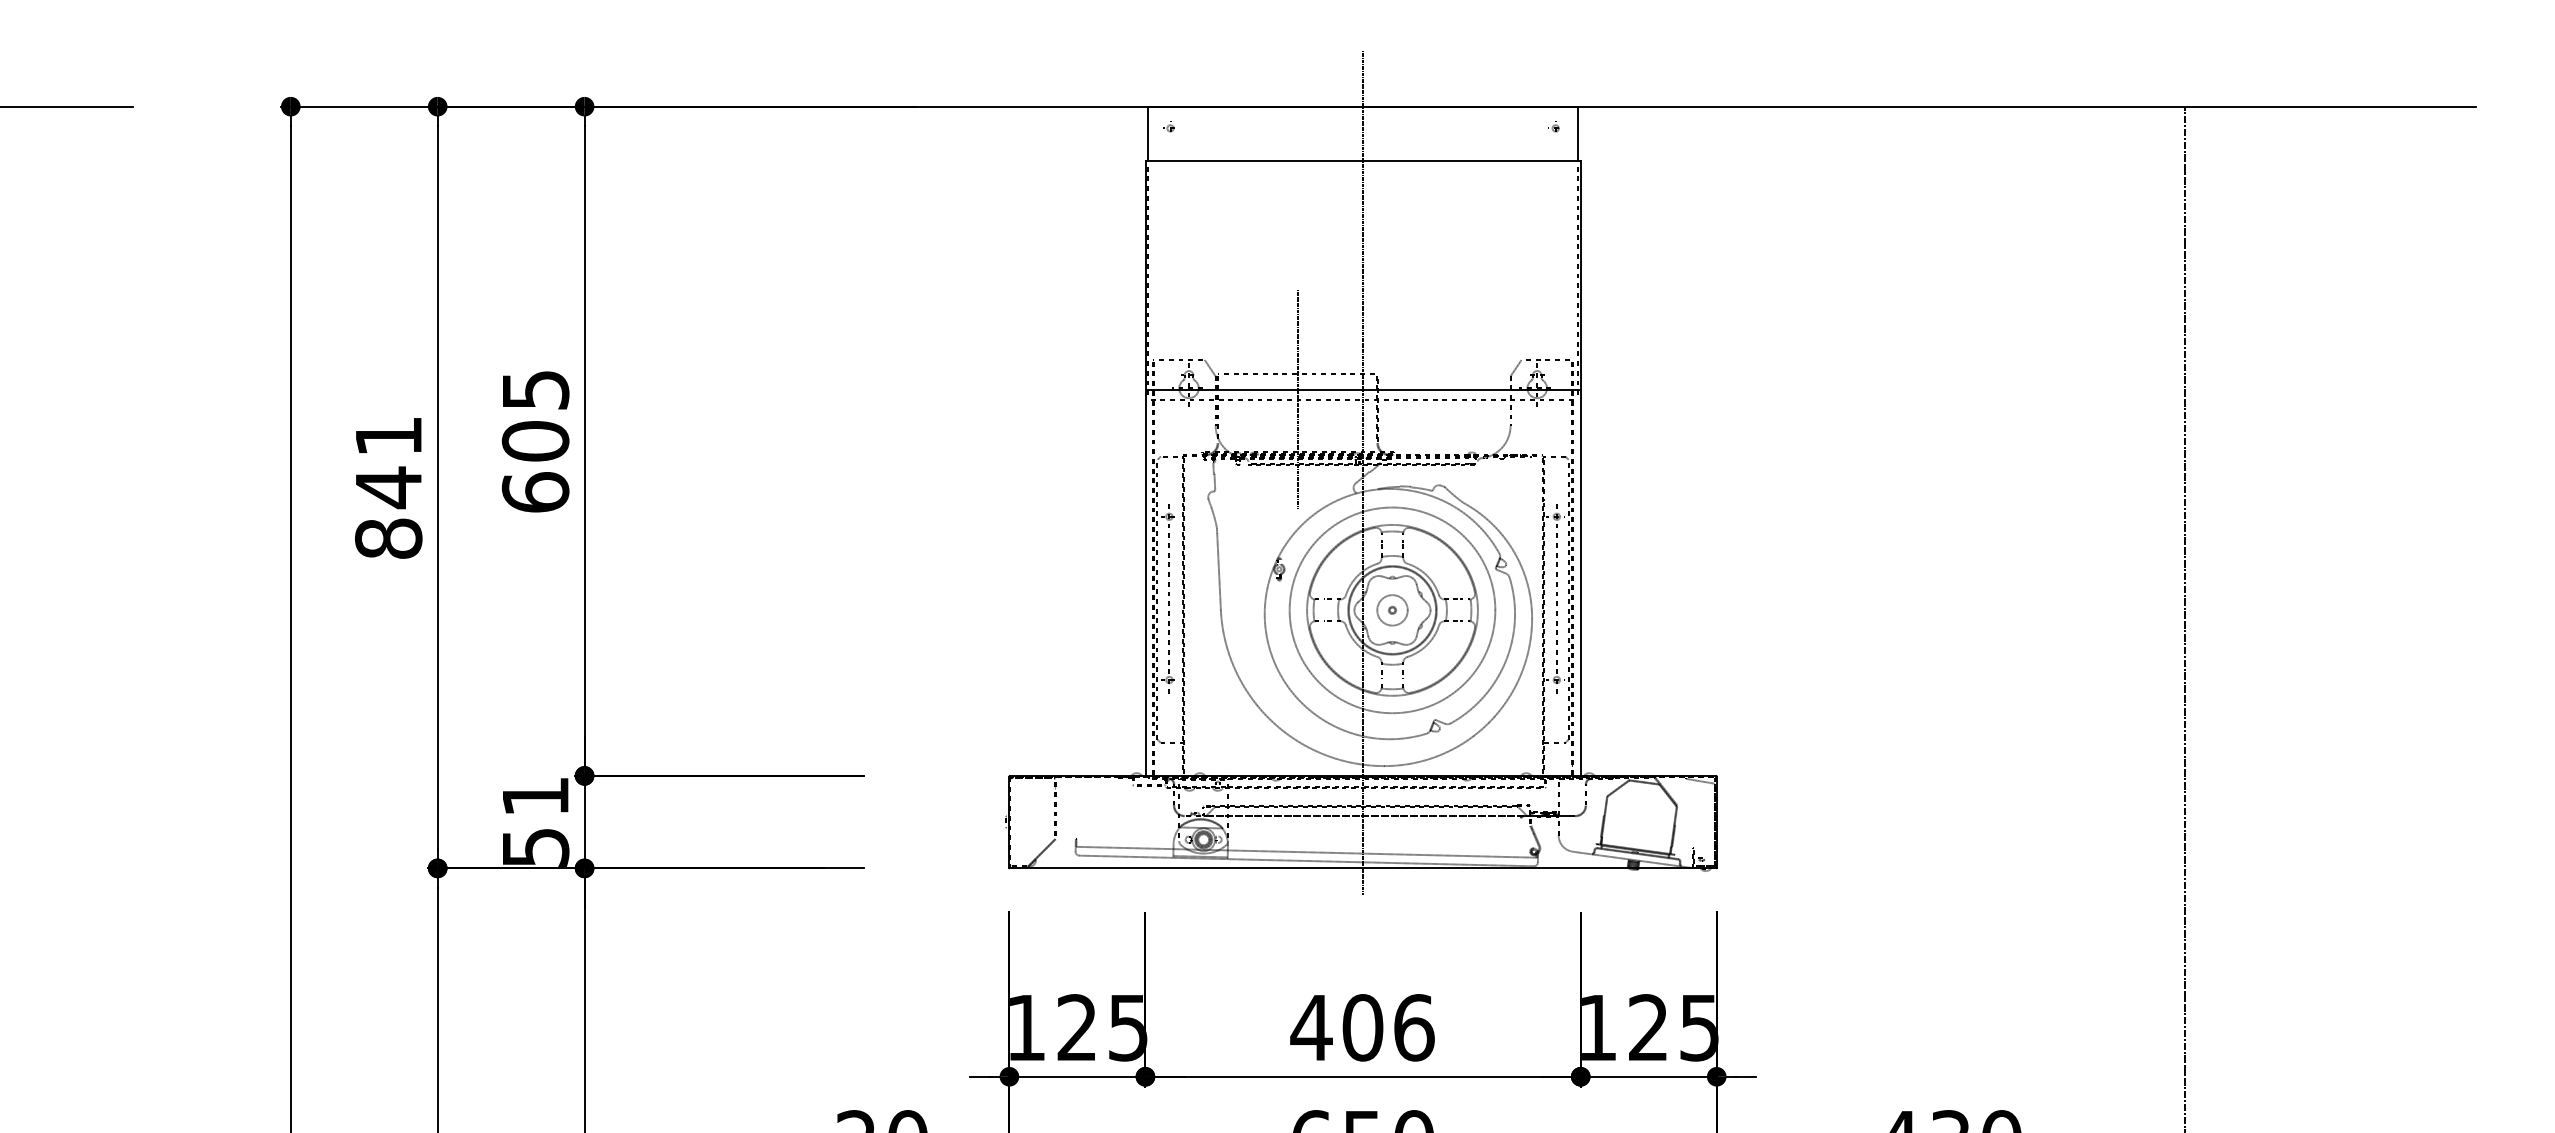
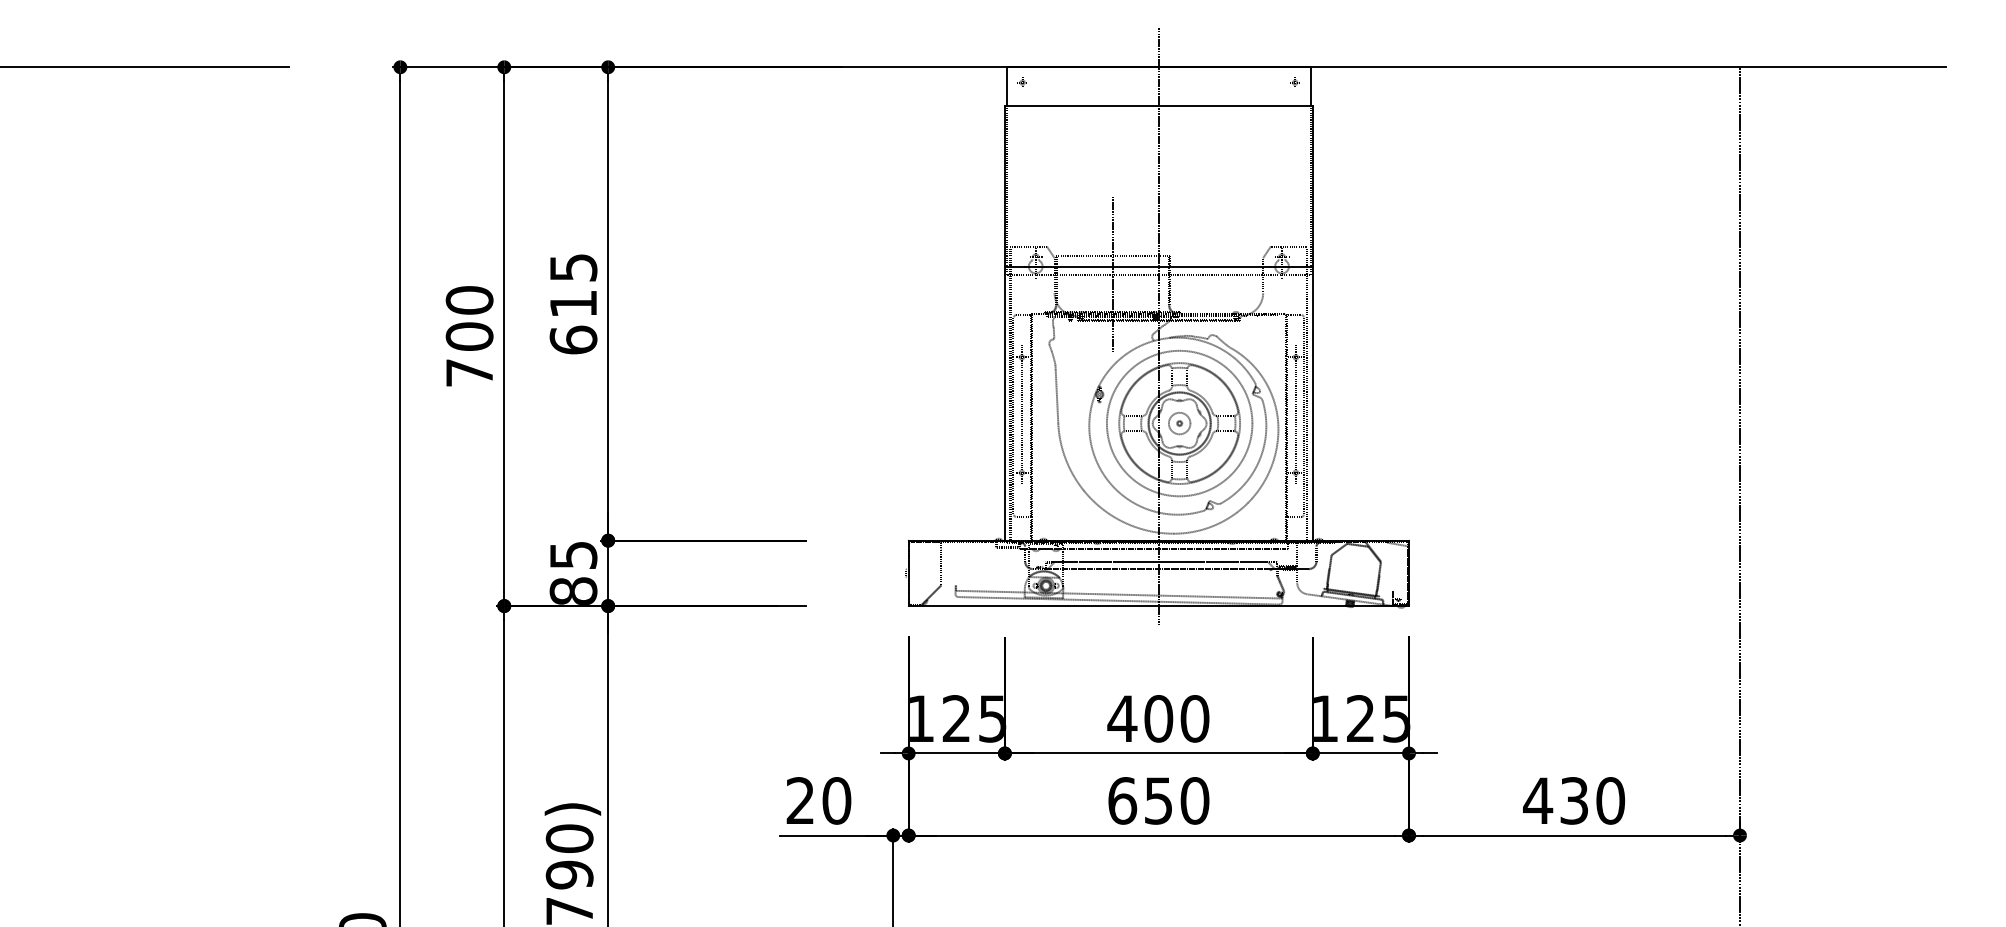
text: (535, 440) -> (573, 303), 605 -> 615
text: (388, 487) -> (469, 336), 841 -> 700
text: (535, 822) -> (573, 573), 51 -> 85
text: (1413, 1027) -> (1194, 718), 406 -> 400

